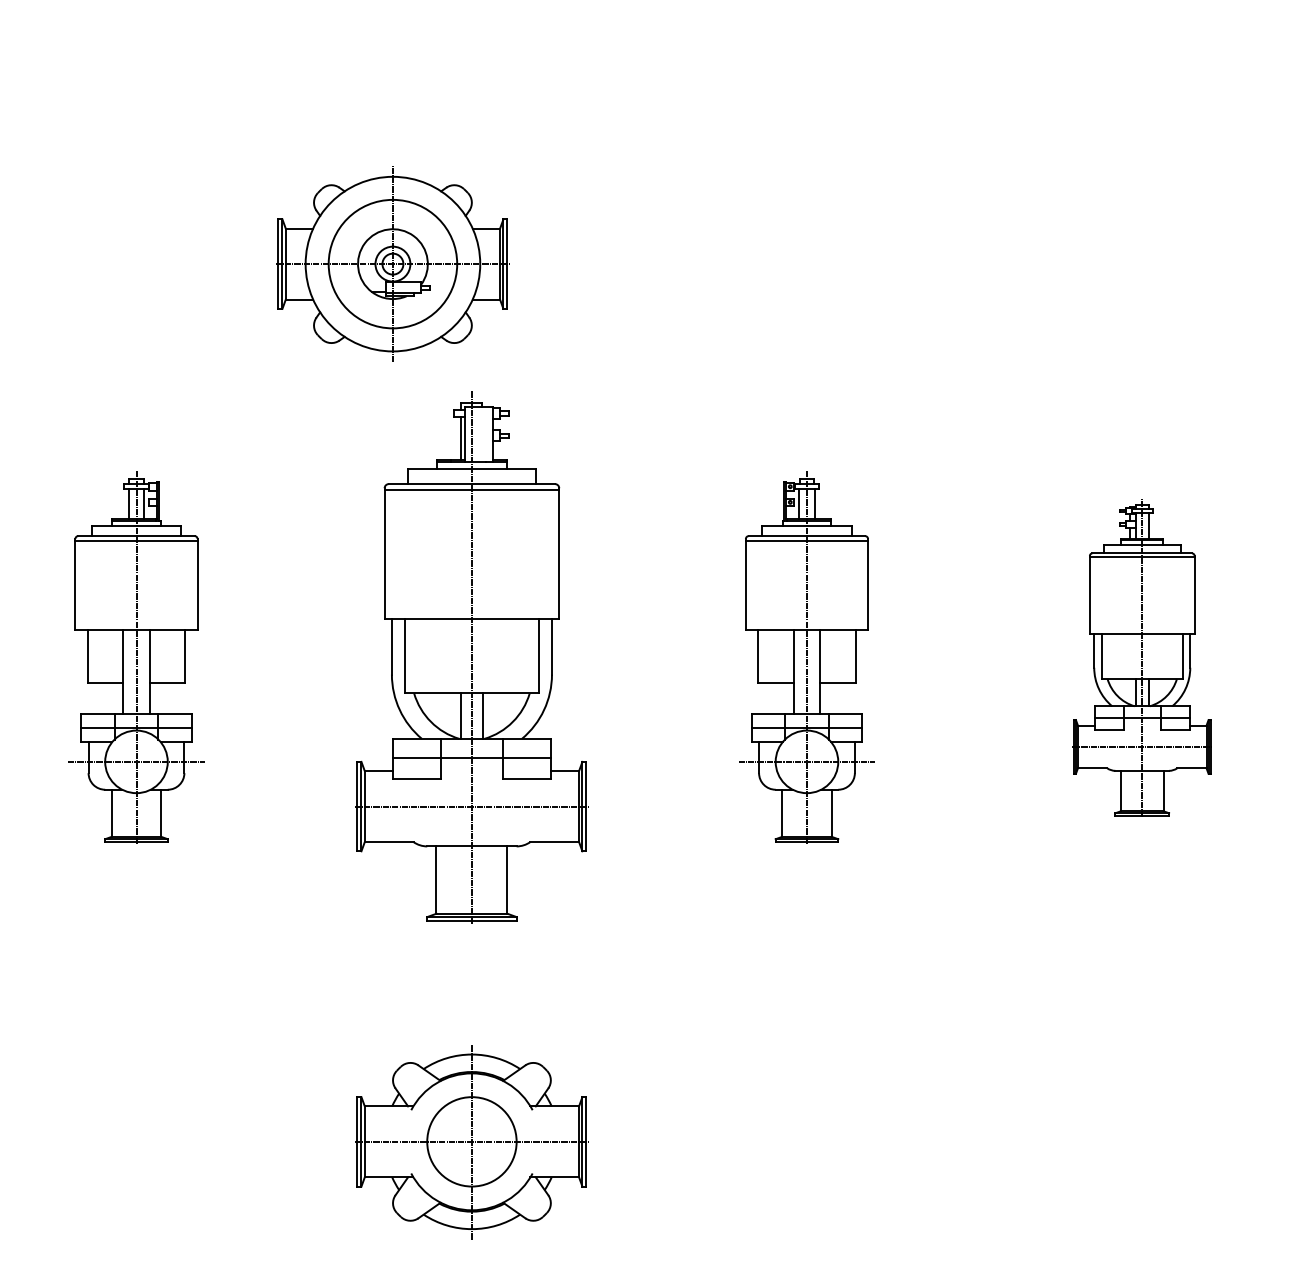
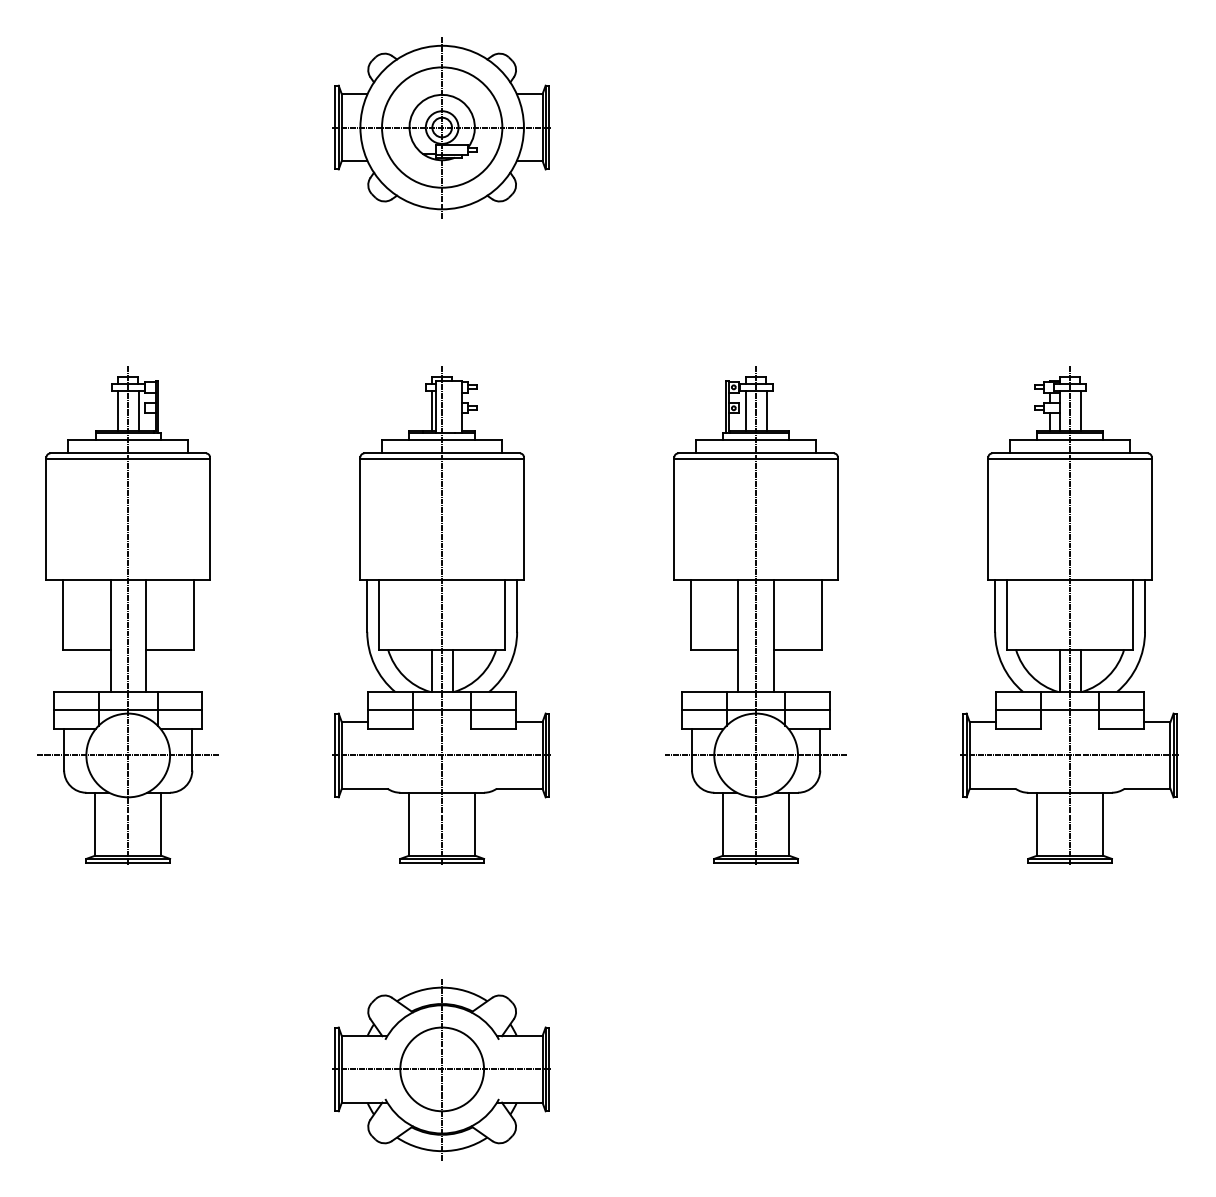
part: (392, 263) -> (441, 126), moved
part: (135, 657) -> (127, 615), size x1.43
part: (806, 657) -> (755, 615), size x1.43
part: (1141, 657) -> (1069, 615), size x1.67

